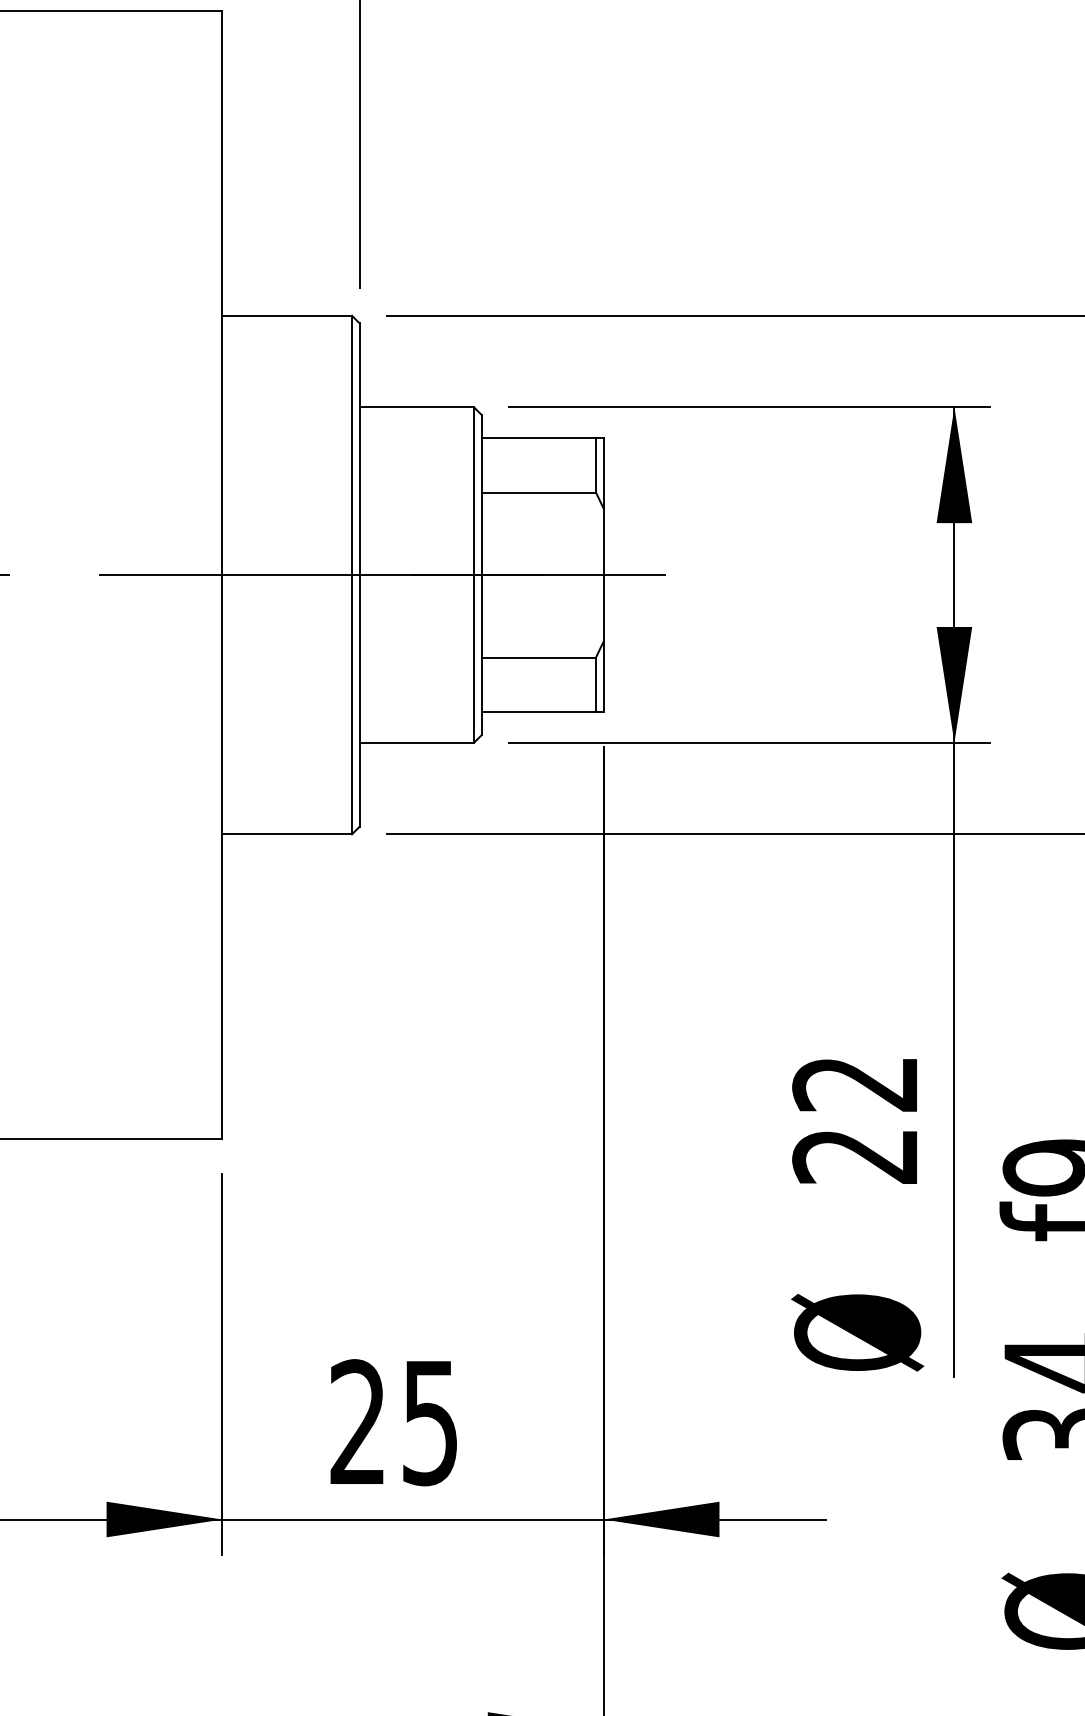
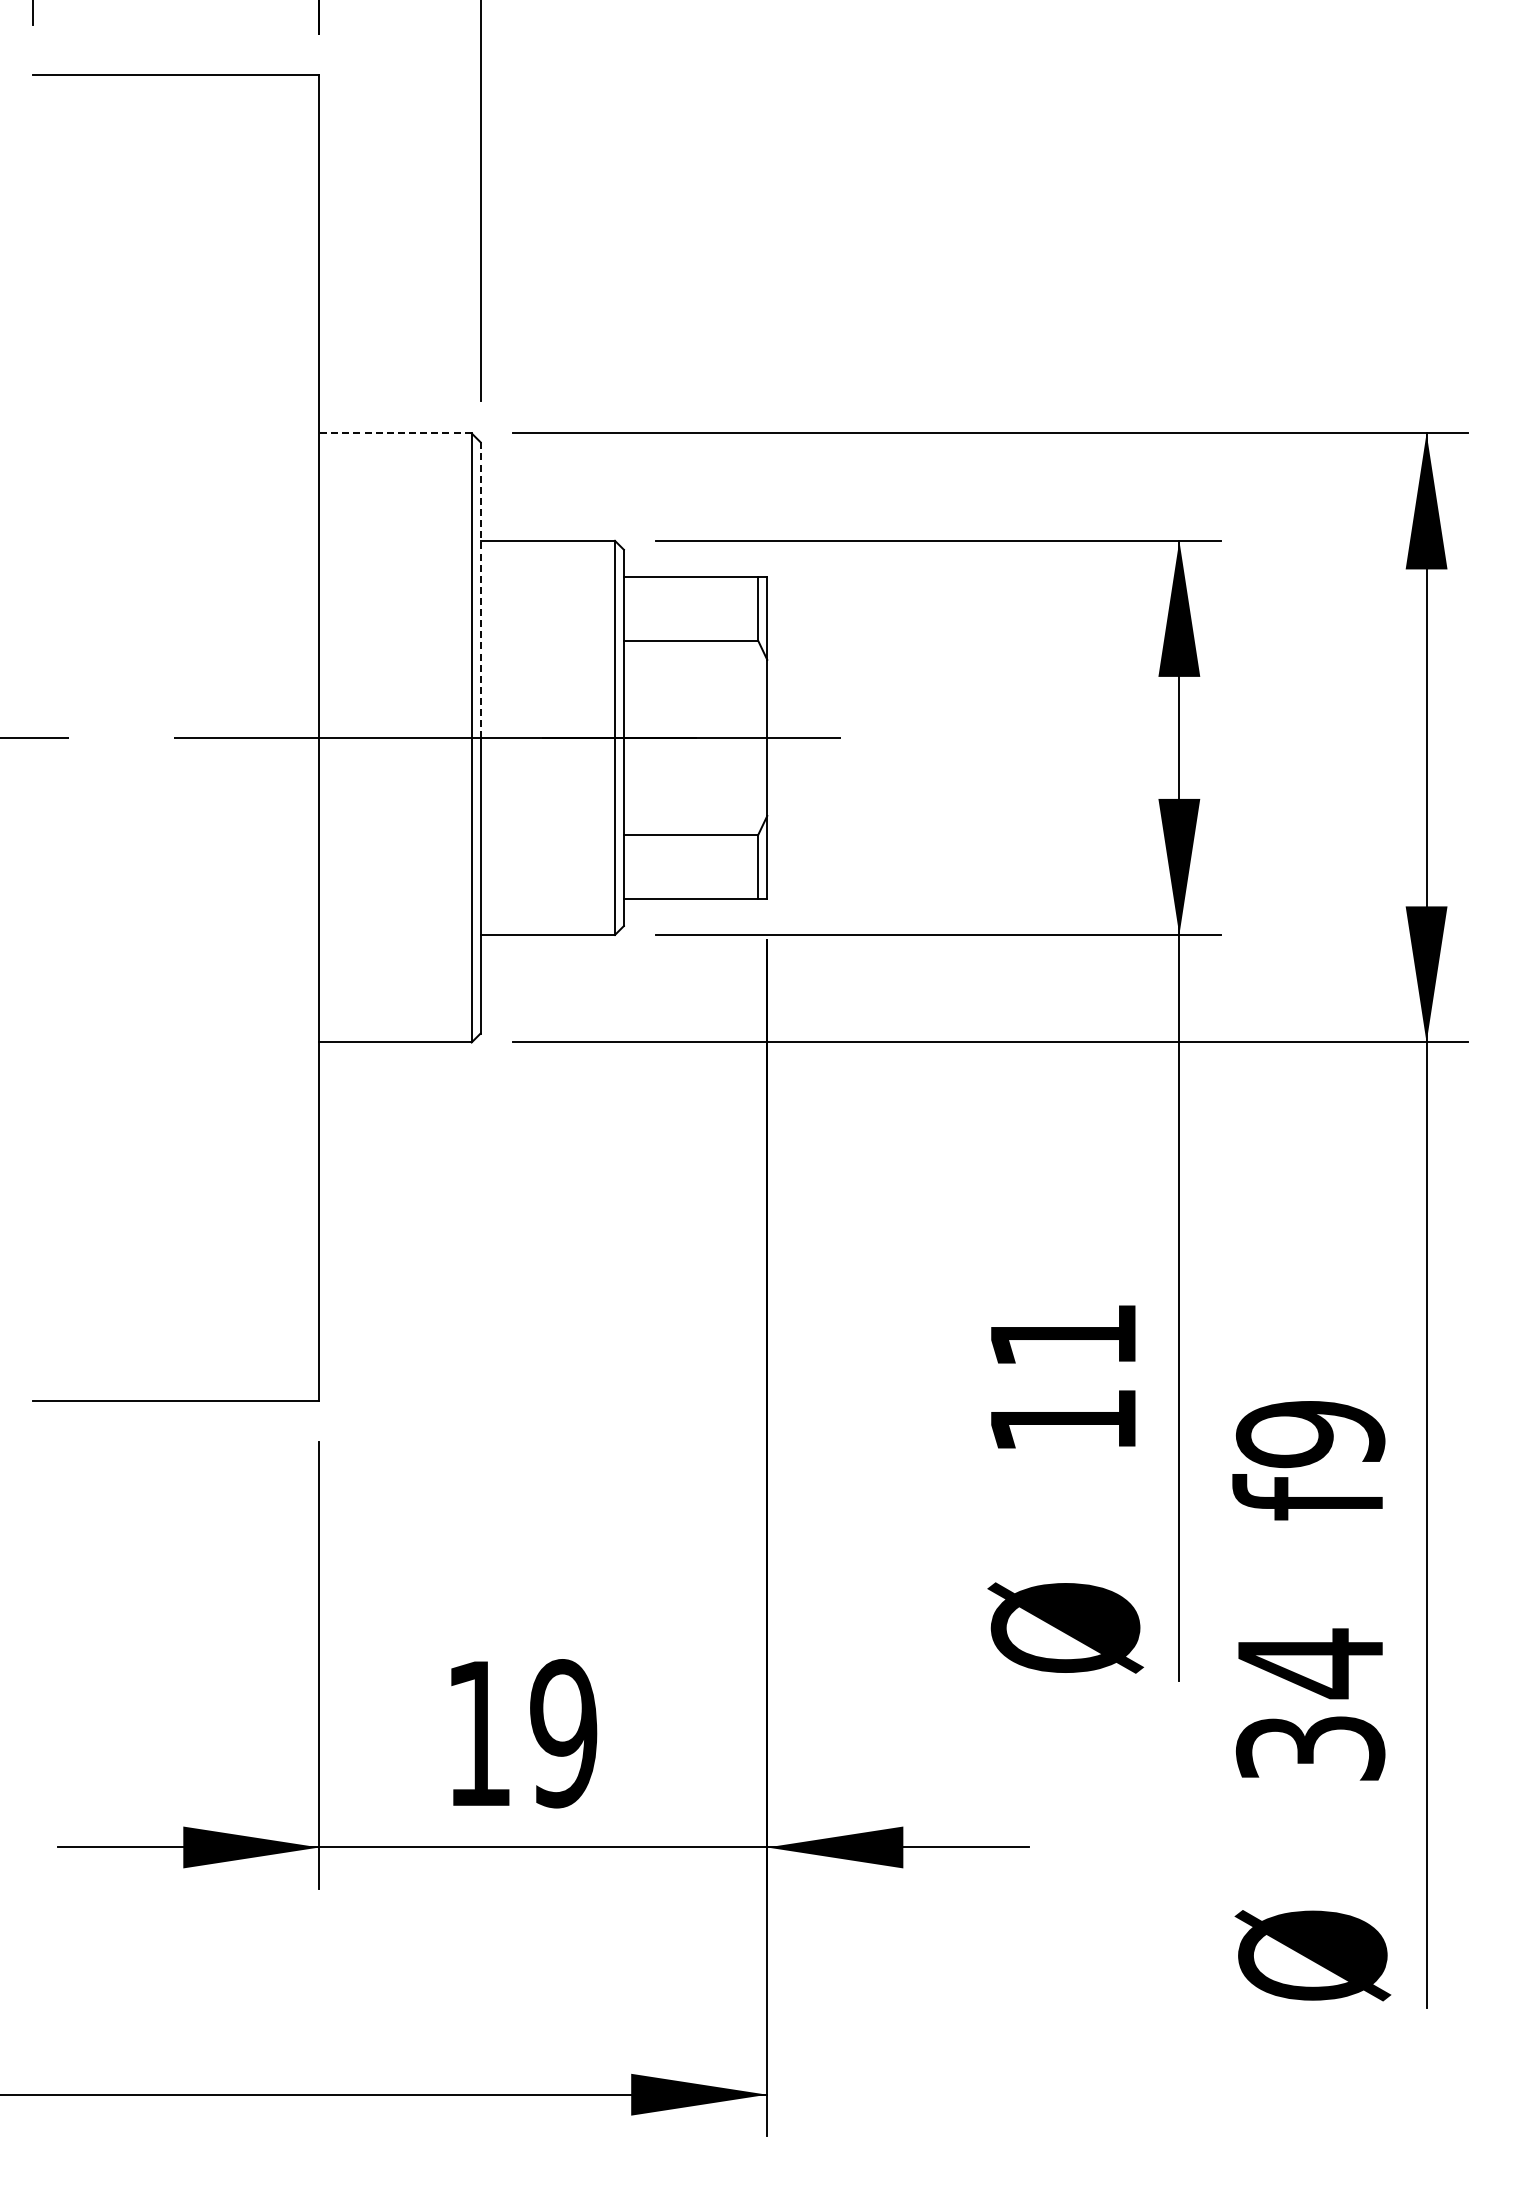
line: (287, 315) -> (395, 433), solid -> dashed
line: (359, 449) -> (480, 590), solid -> dashed
text: (854, 1121) -> (1061, 1379), 22 -> 11
text: (394, 1422) -> (521, 1733), 25 -> 19

